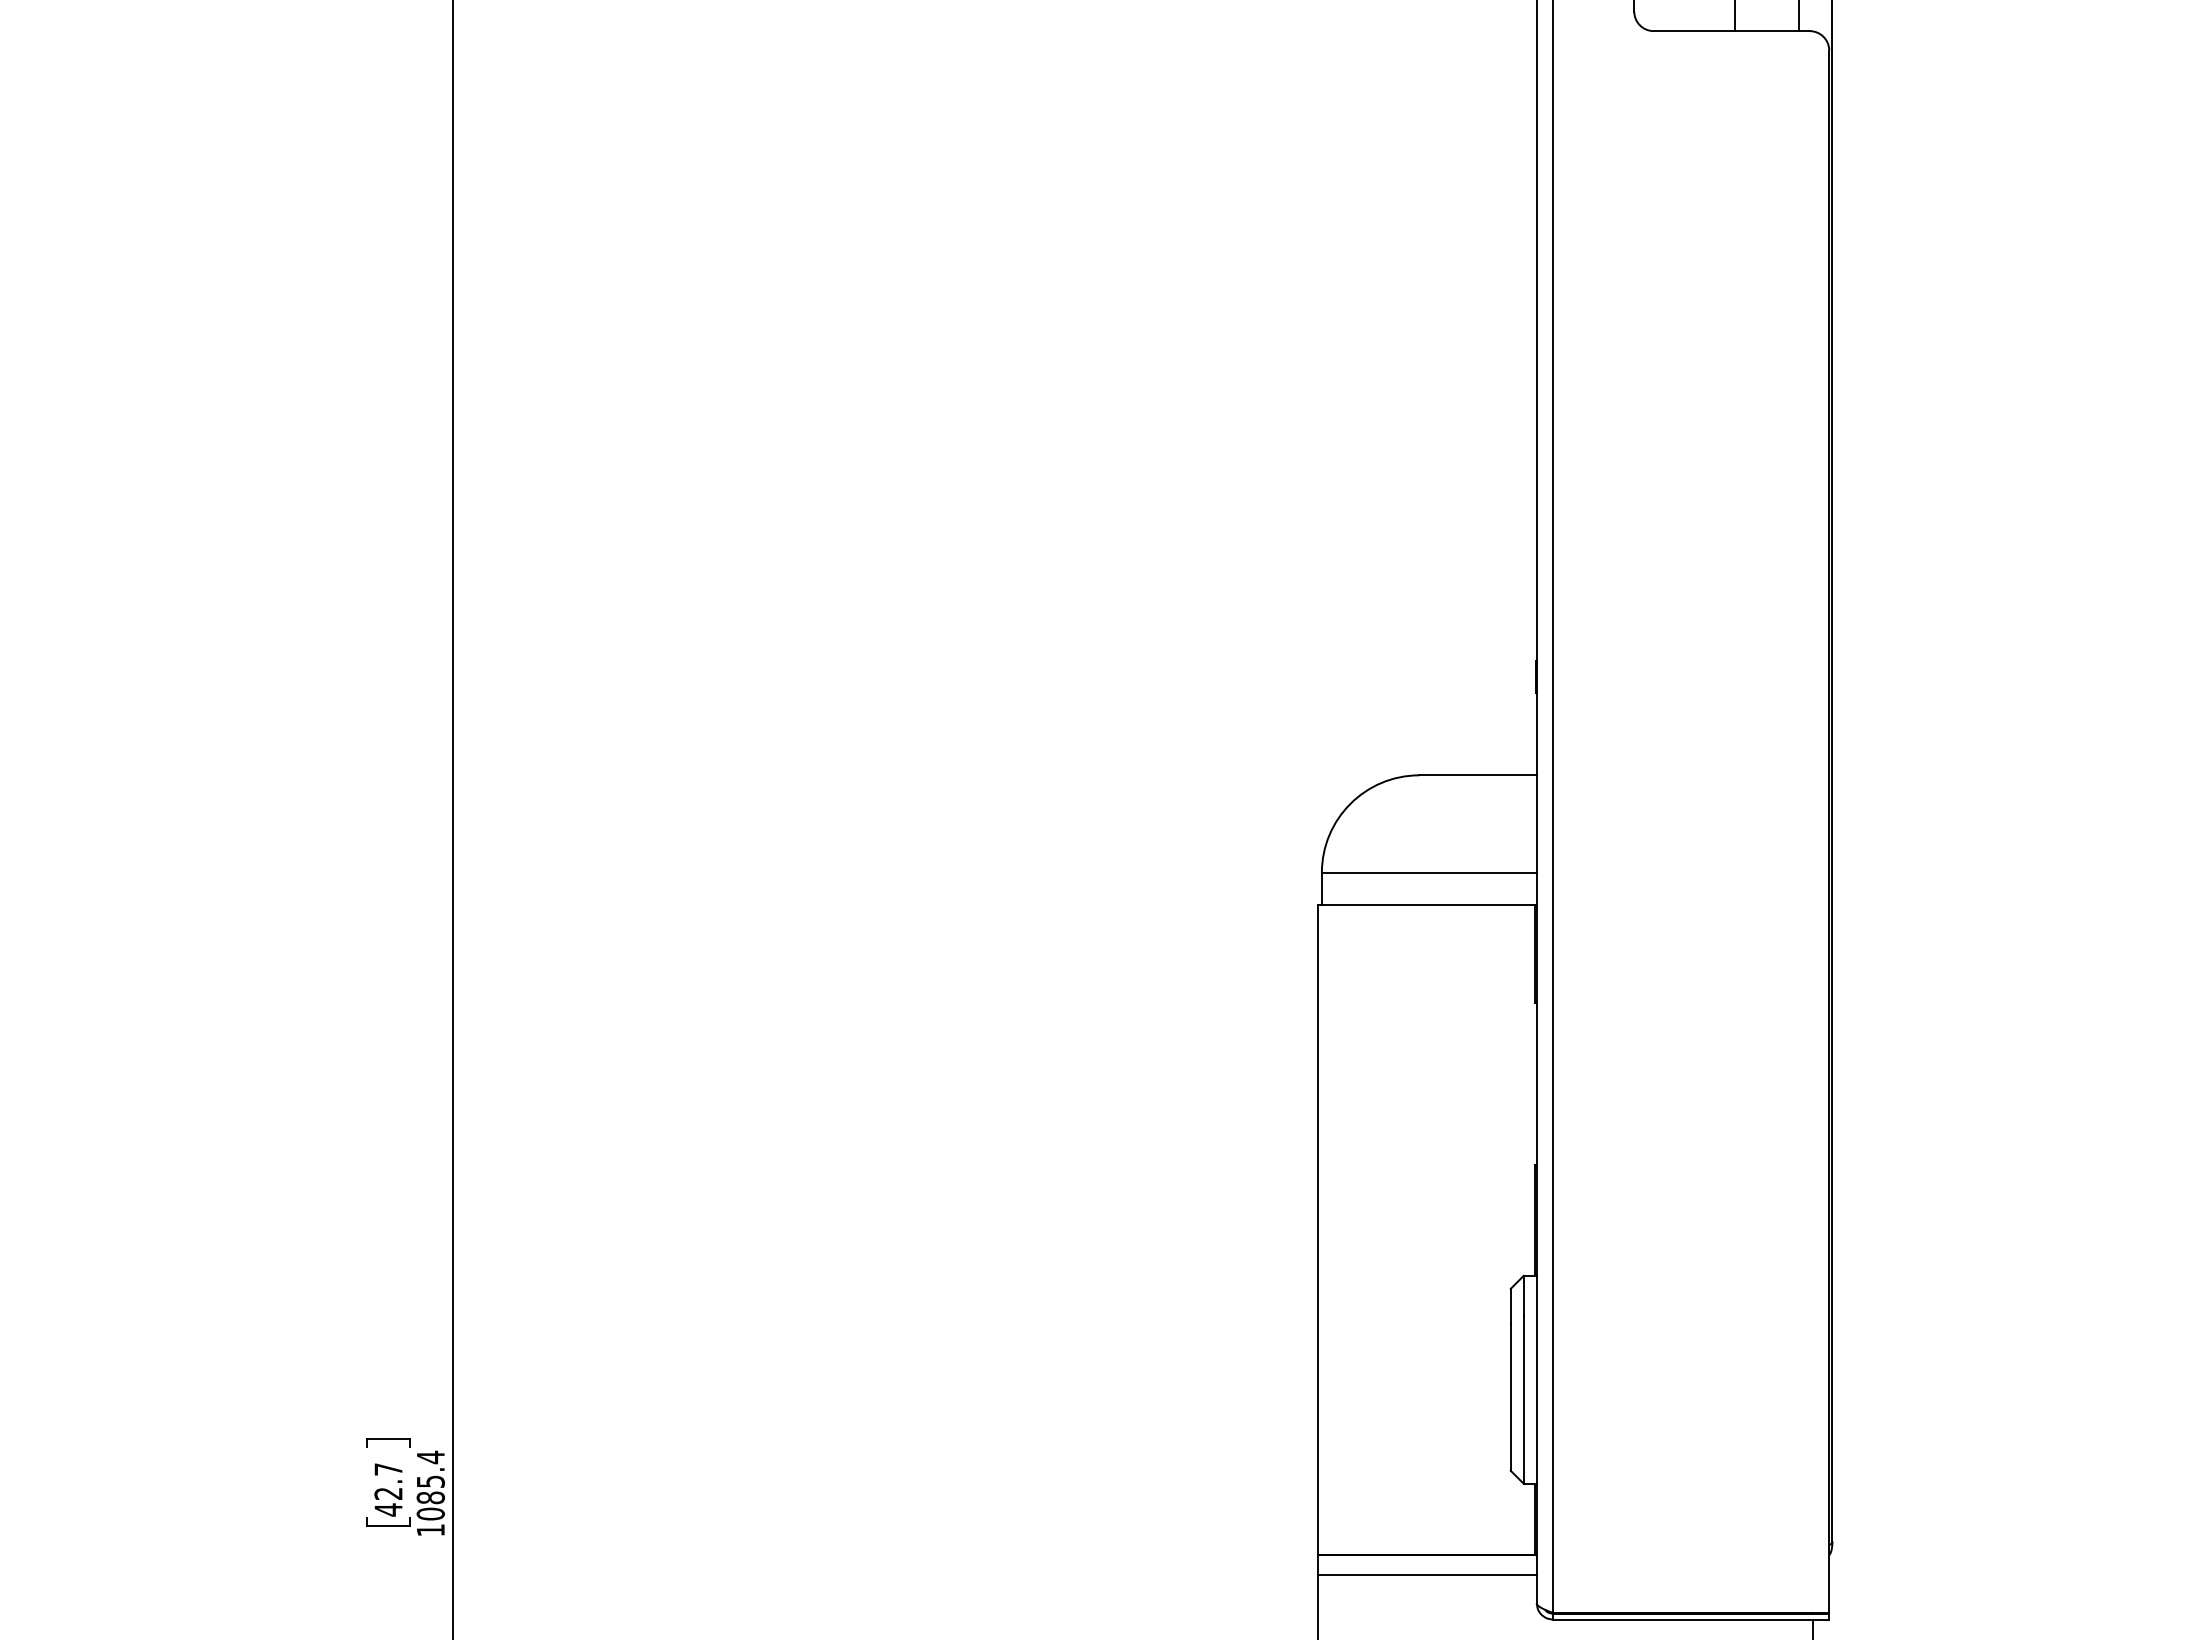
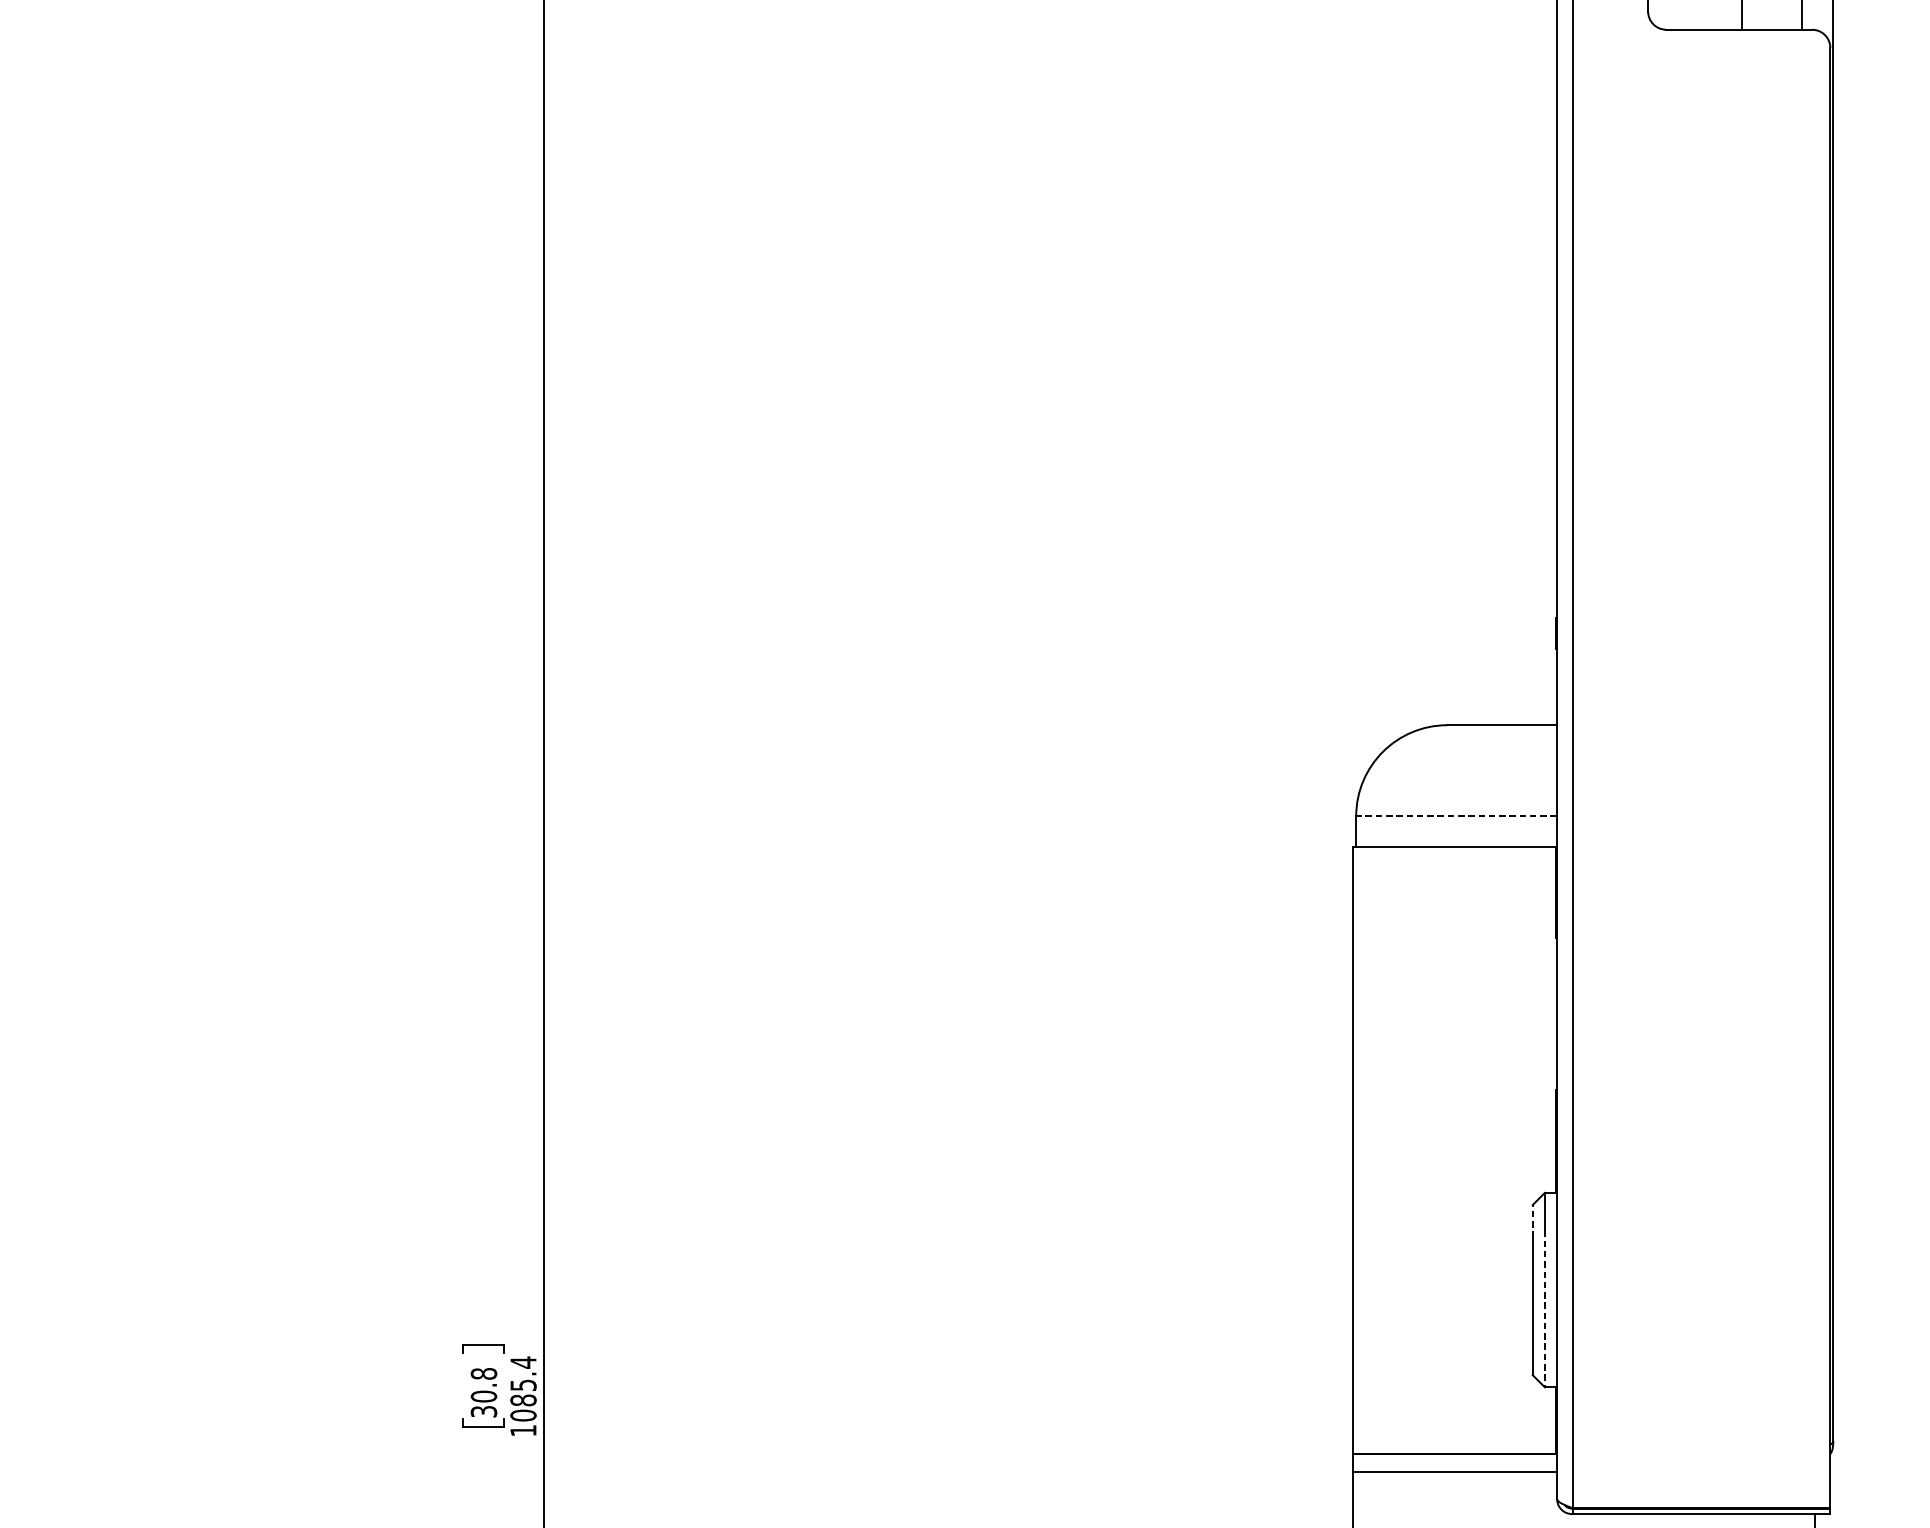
line: (1428, 872) -> (1455, 816), solid -> dashed
line: (1510, 1306) -> (1532, 1221), solid -> dashed
line: (1523, 1399) -> (1544, 1308), solid -> dashed
text: (388, 1489) -> (483, 1392), 42.7 -> 30.8

